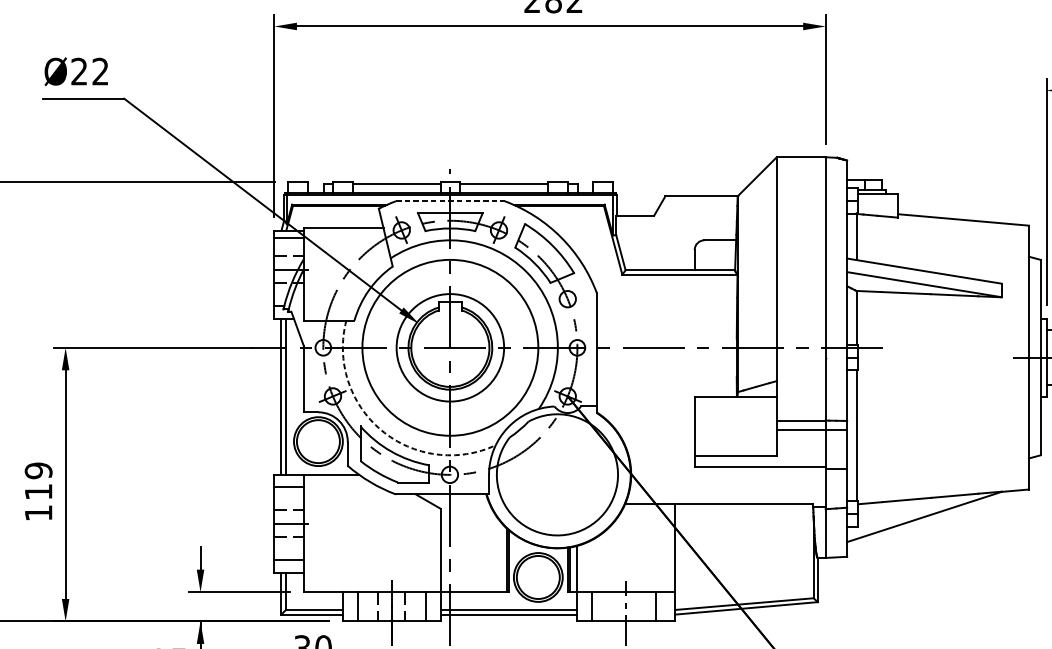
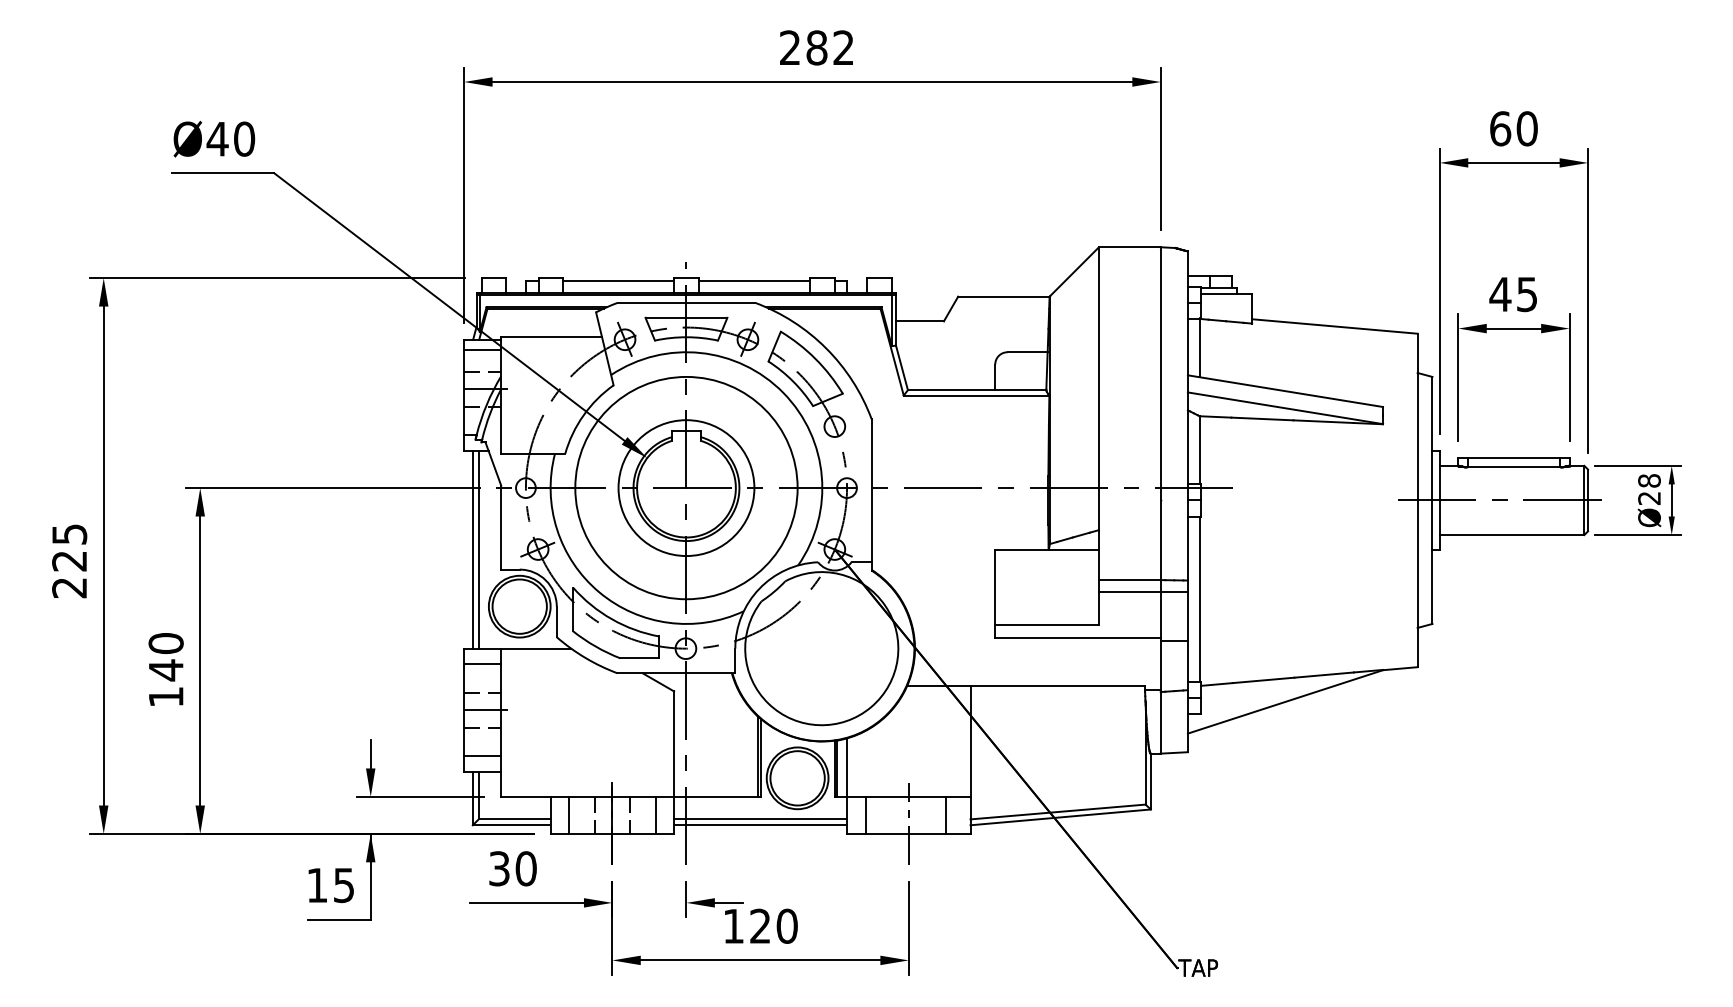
text: (89, 71) -> (230, 138), Ø22 -> Ø40
line: (450, 200) -> (686, 302), dashed -> solid
arc: (381, 430) -> (599, 592), dashed -> solid
text: (38, 481) -> (165, 657), 119 -> 140

